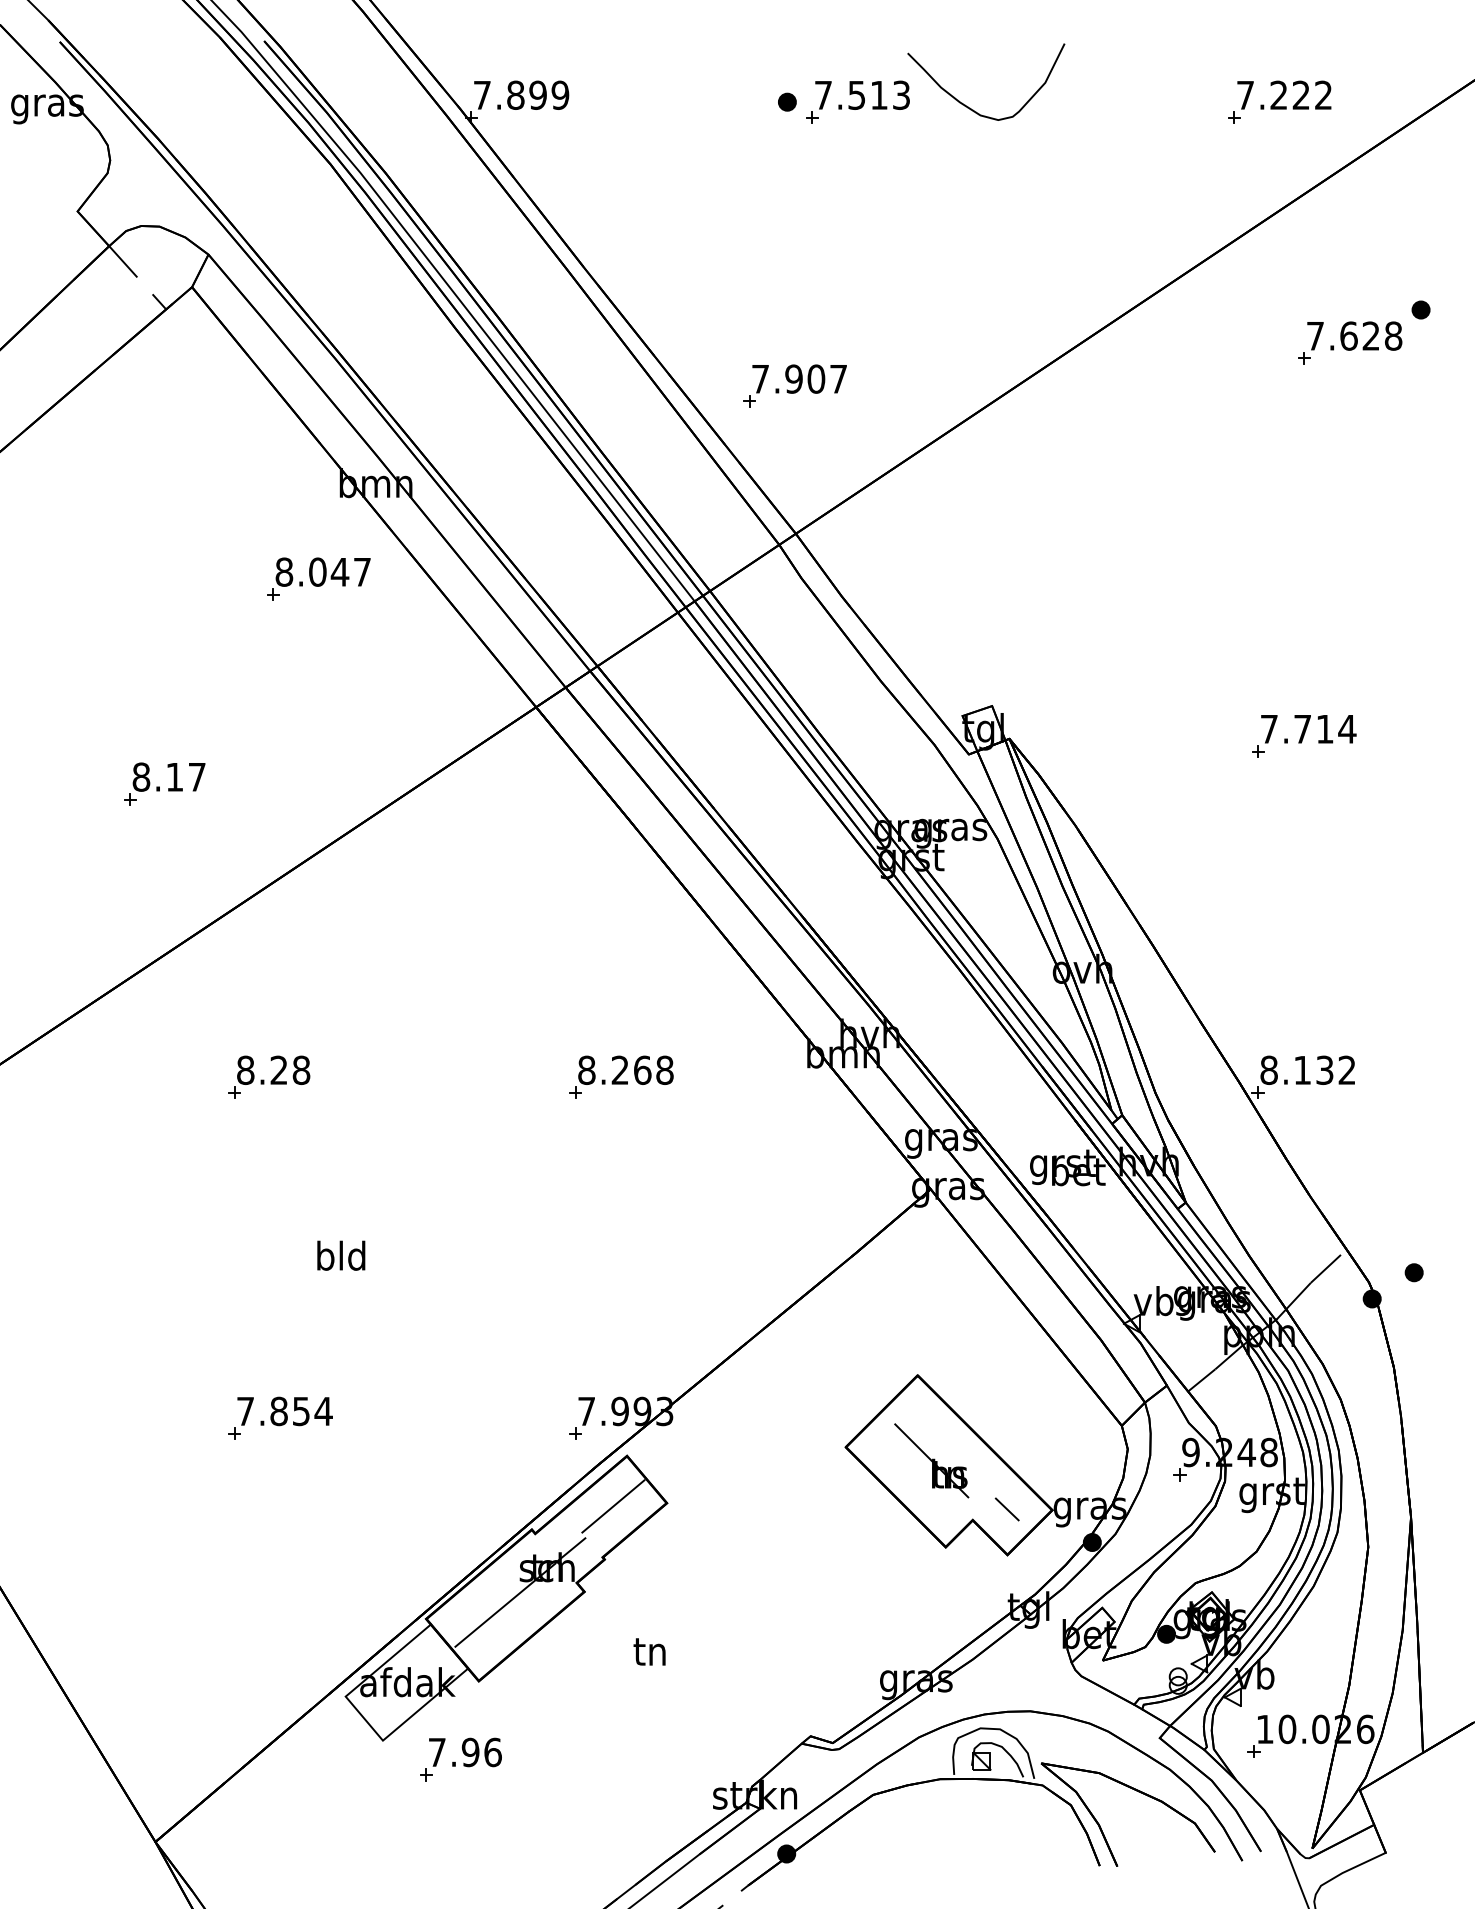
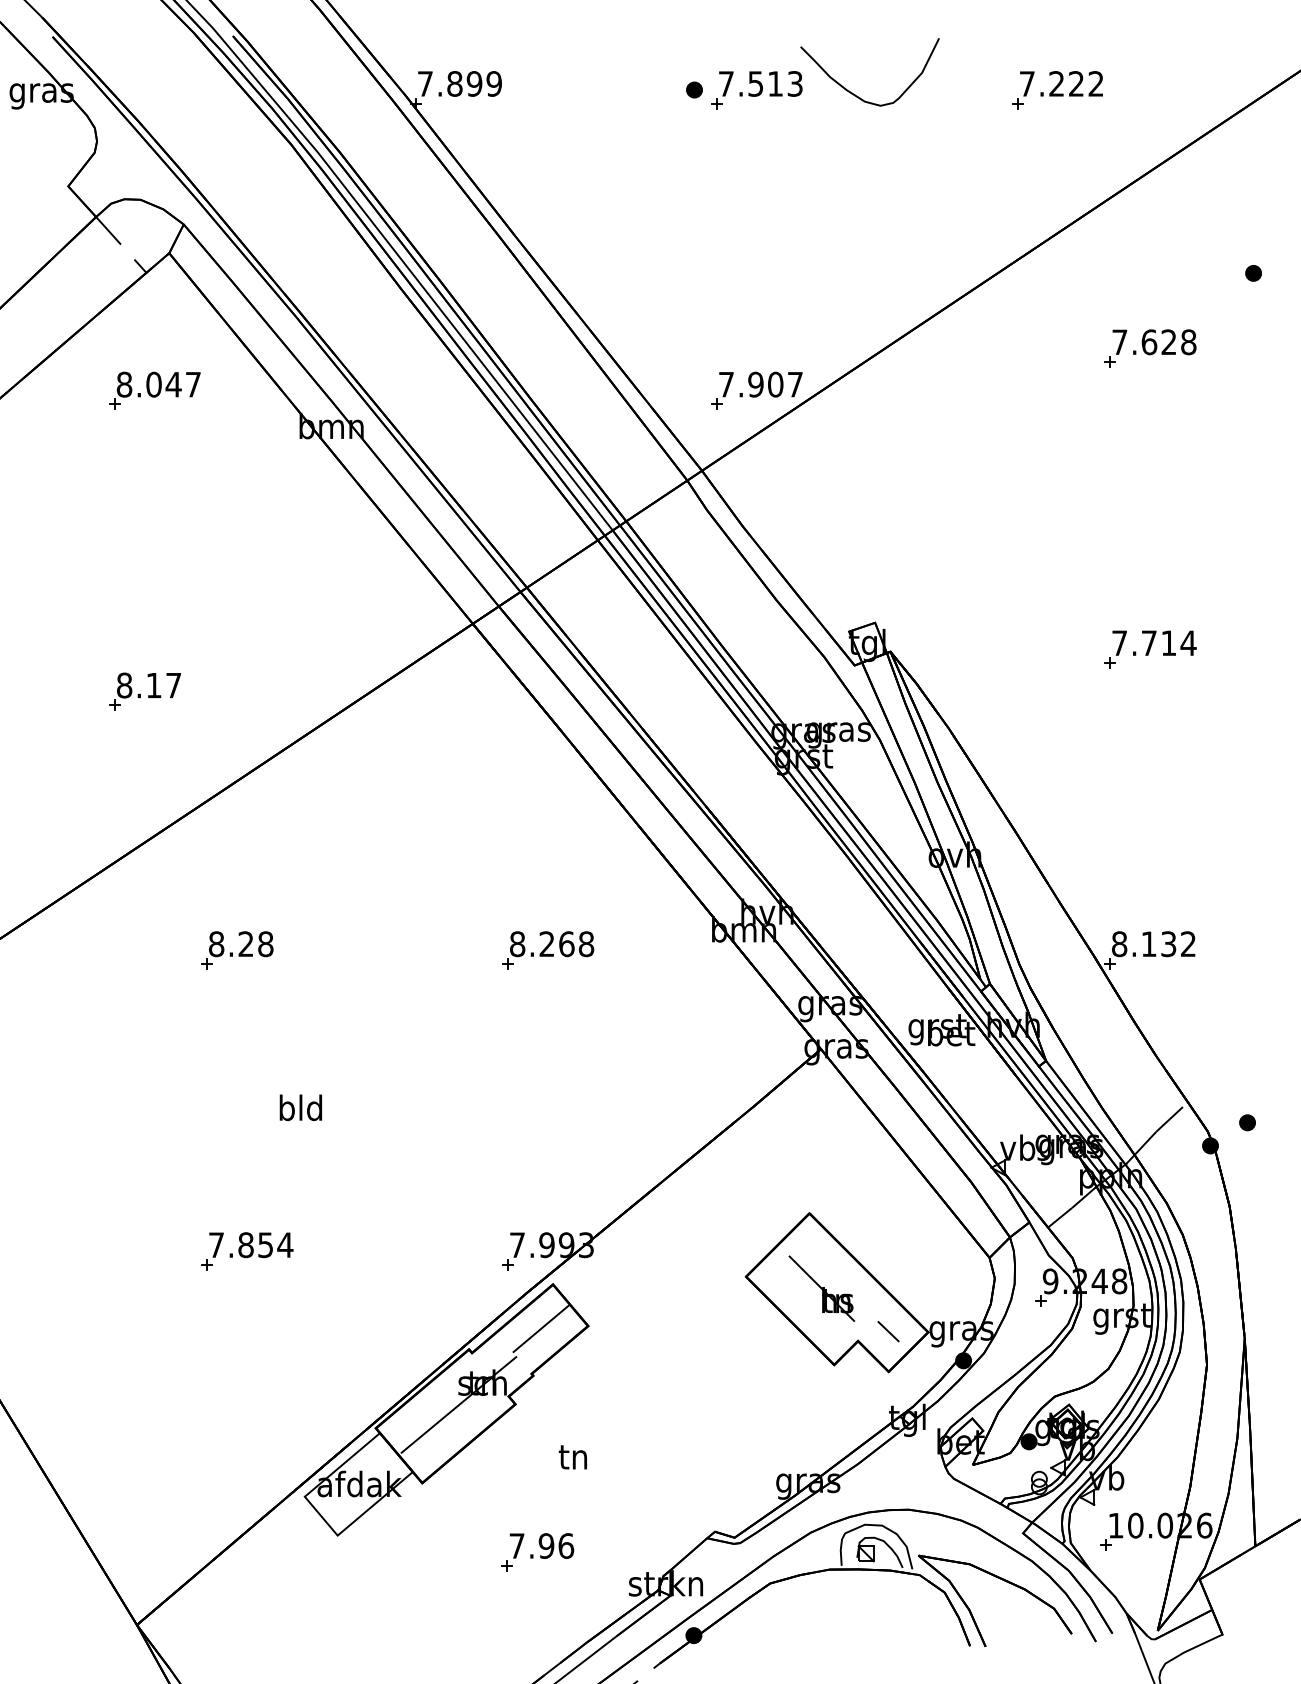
part: (1279, 101) -> (1057, 89), moved
part: (1350, 342) -> (1150, 347), moved
part: (794, 385) -> (756, 390), moved
part: (318, 578) -> (154, 390), moved
part: (460, 1759) -> (537, 1552), moved

